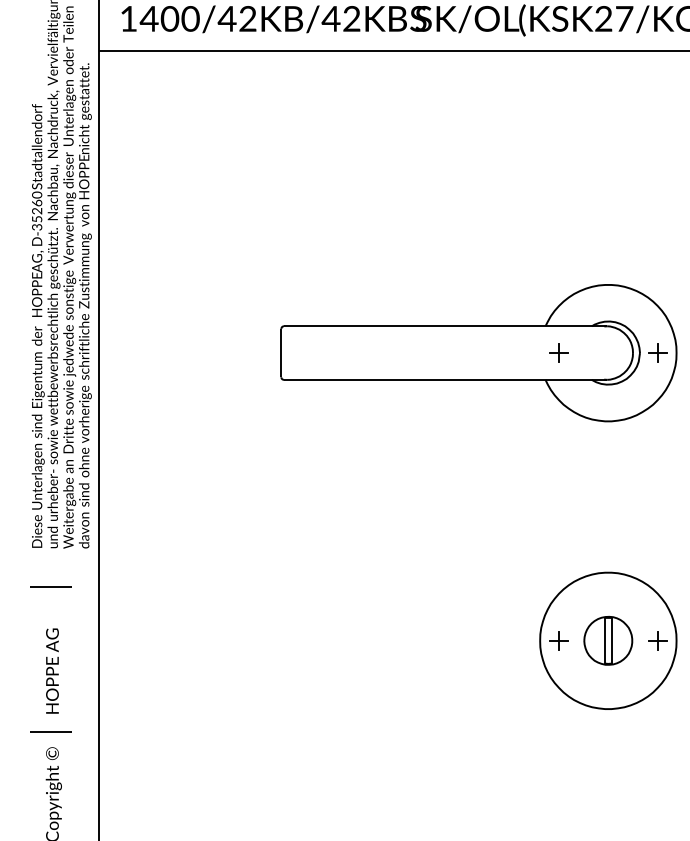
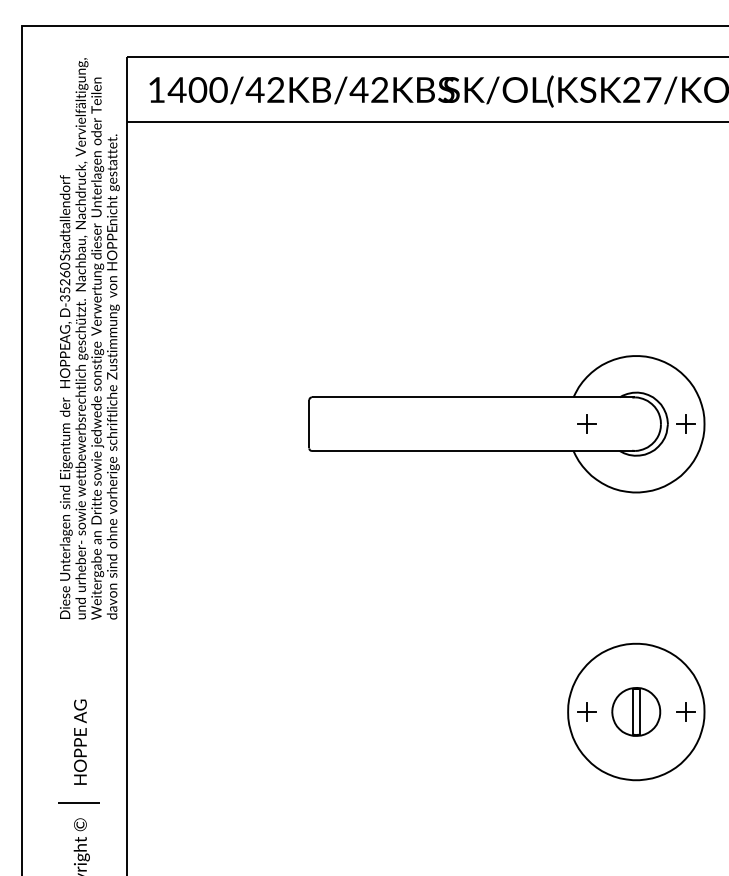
line: (50, 586) -> (78, 657), removed

